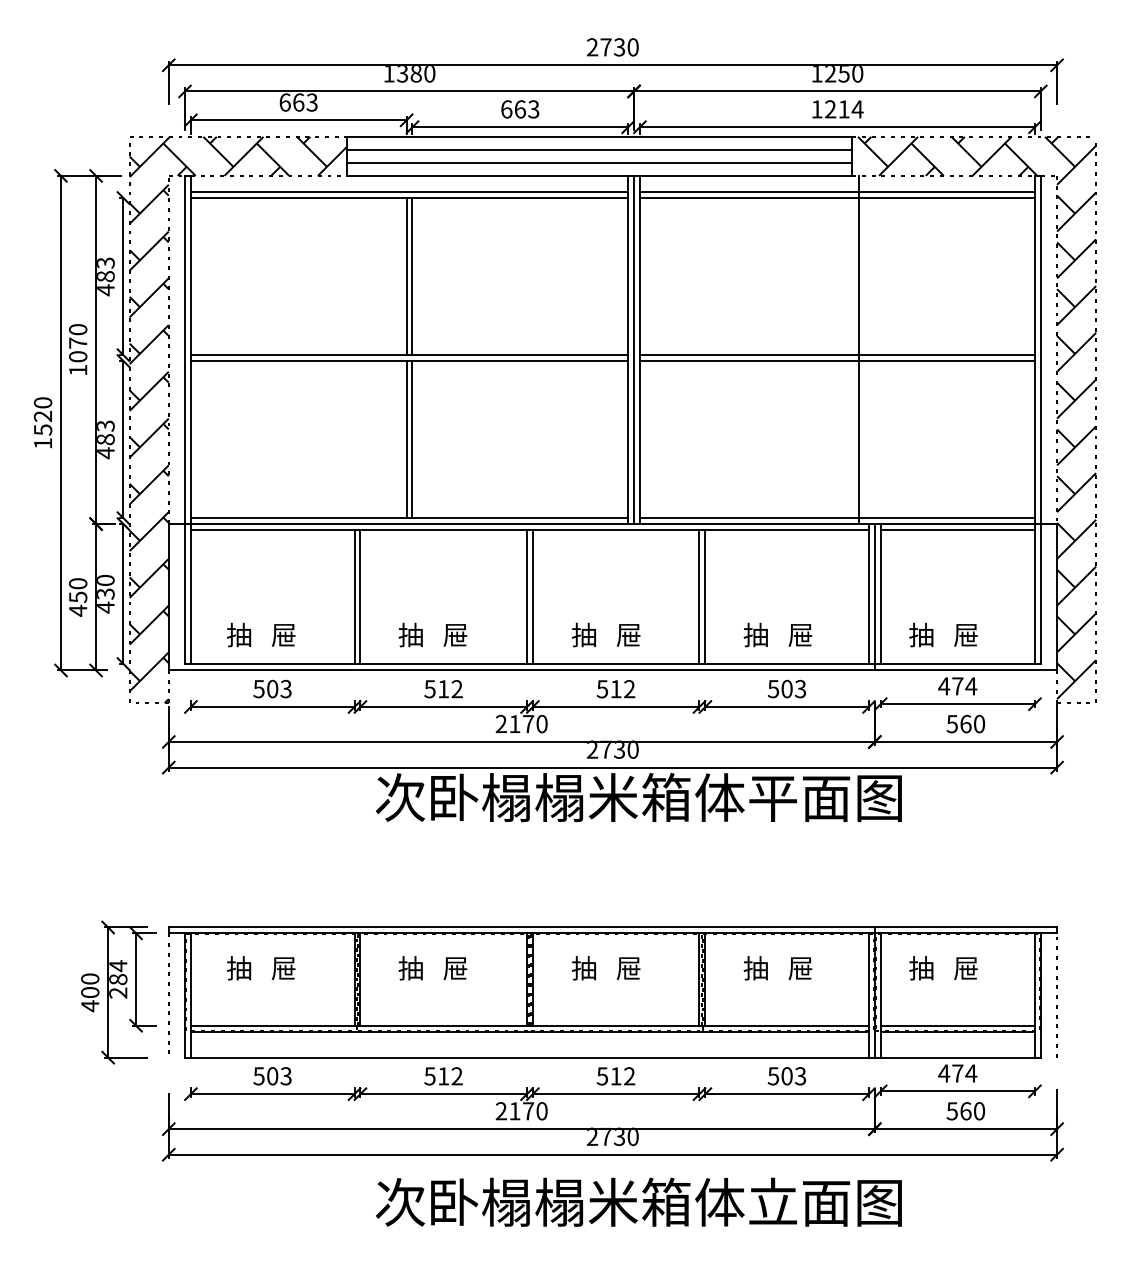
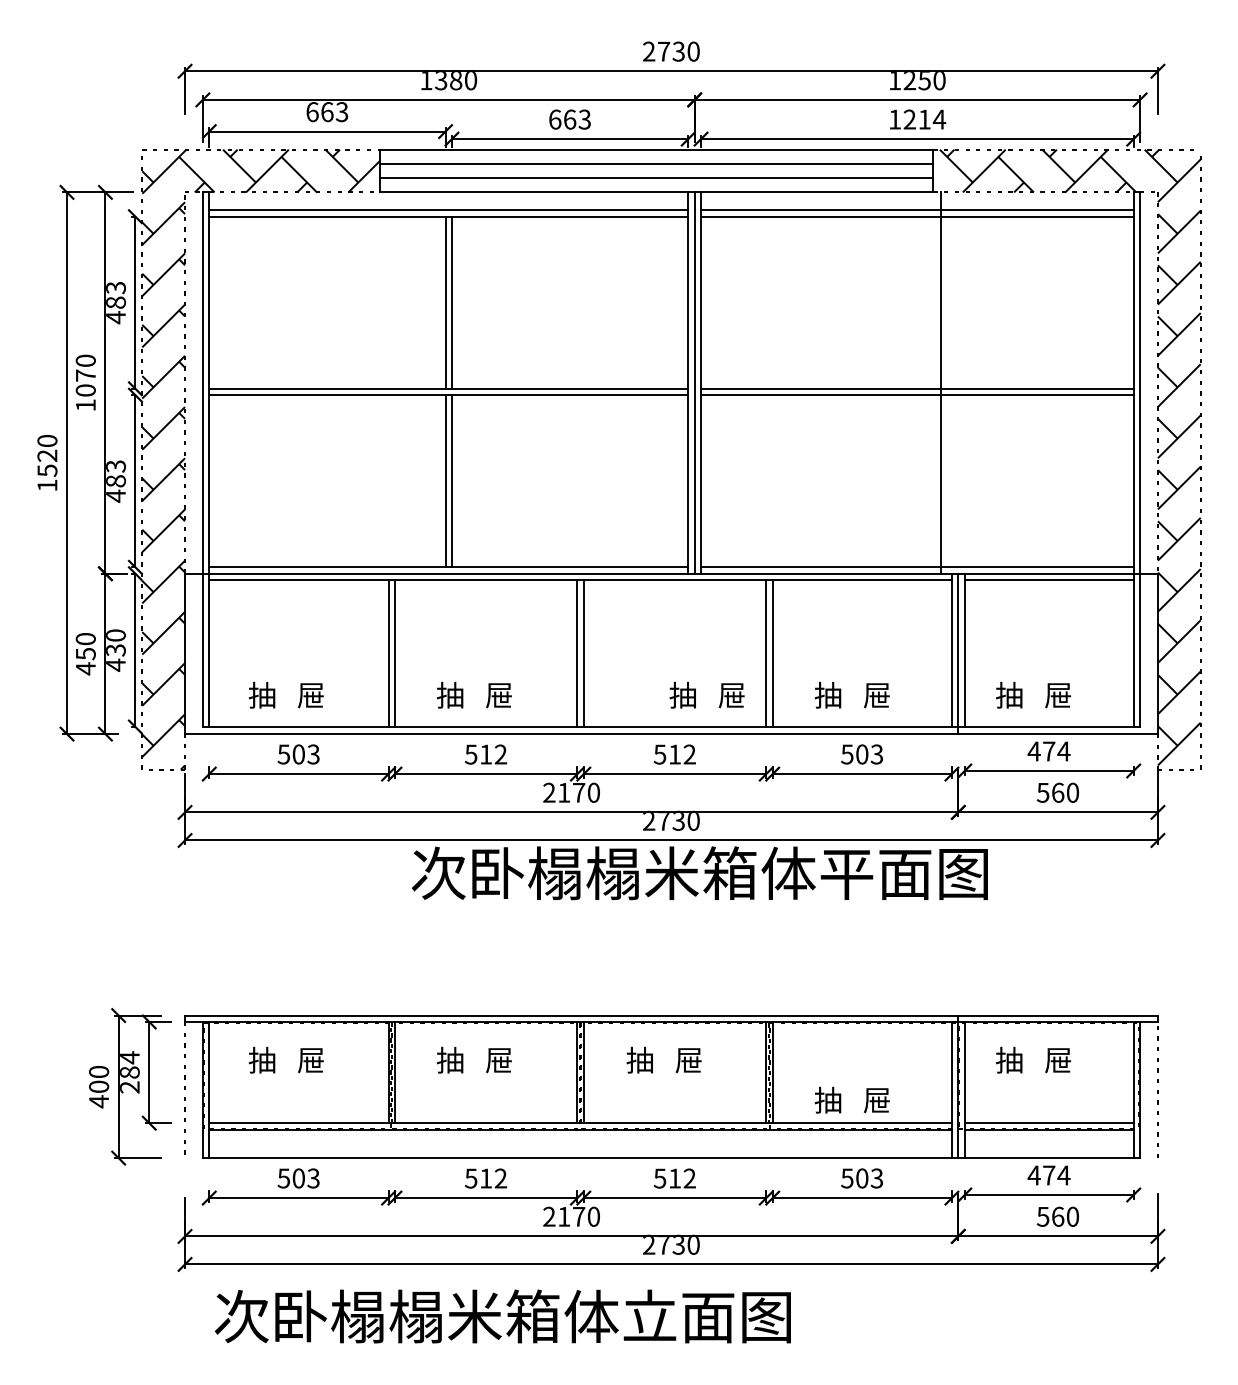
text: (605, 634) -> (706, 694), moved
text: (777, 967) -> (851, 1099), moved
text: (638, 1202) -> (502, 1316), moved

